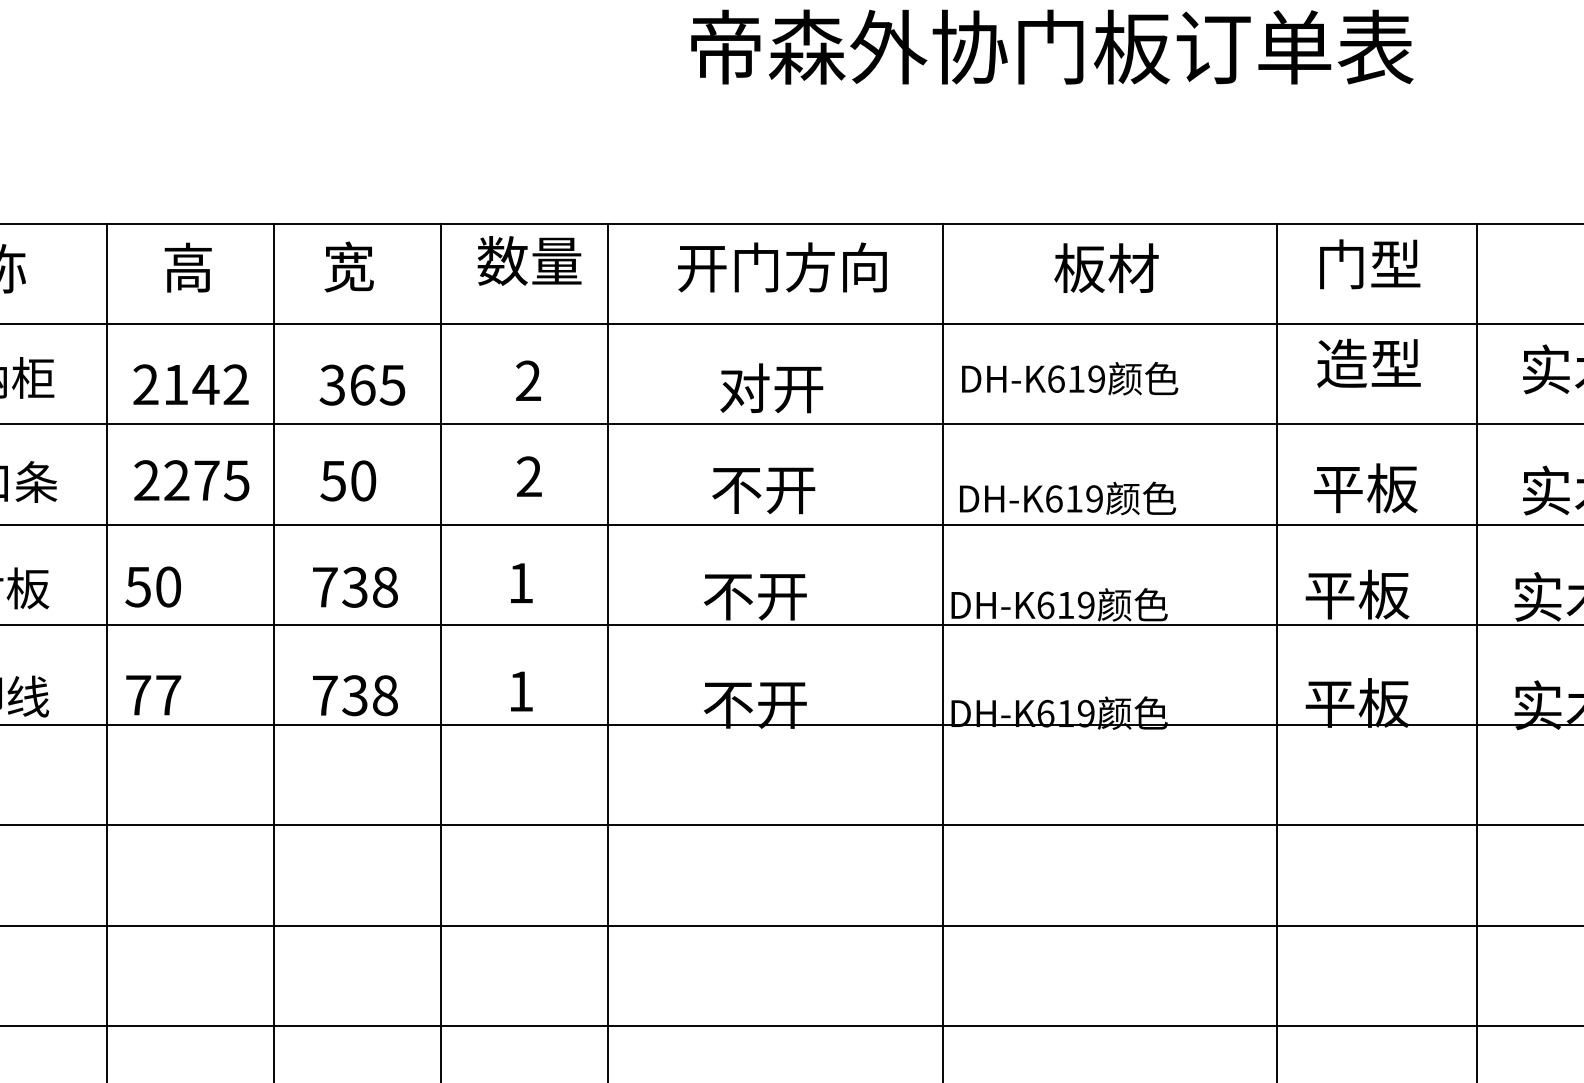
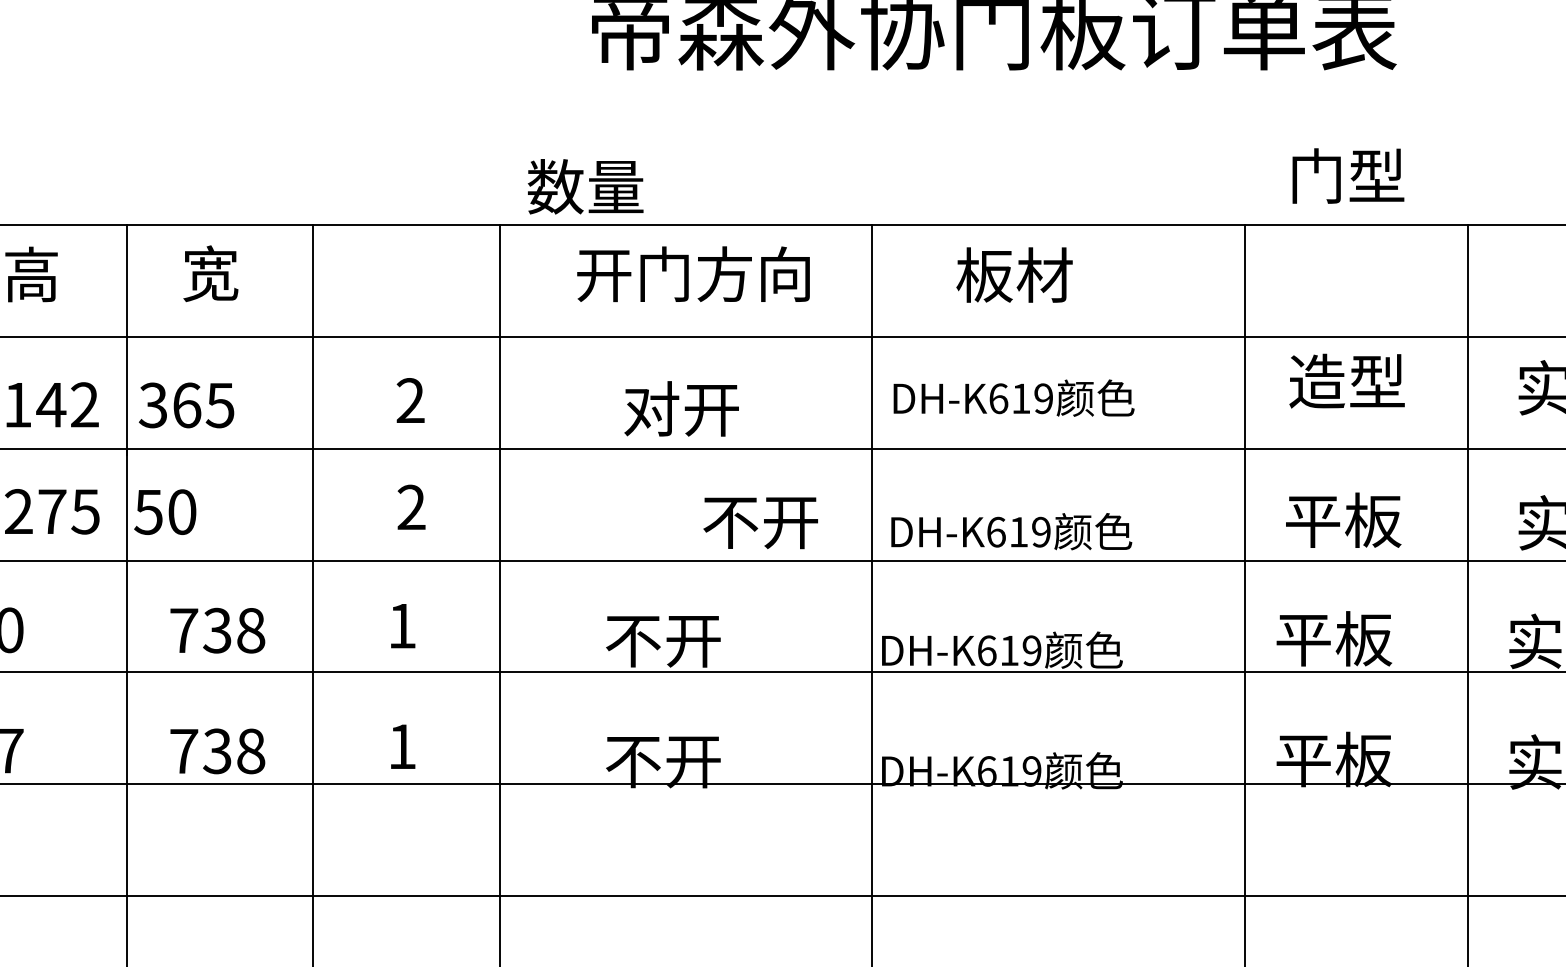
text: (529, 260) -> (585, 186), moved
text: (1370, 264) -> (1348, 176), moved
text: (1106, 267) -> (1014, 274), moved
text: (362, 384) -> (186, 404), moved
text: (348, 480) -> (165, 511), moved
text: (763, 490) -> (760, 522), moved

